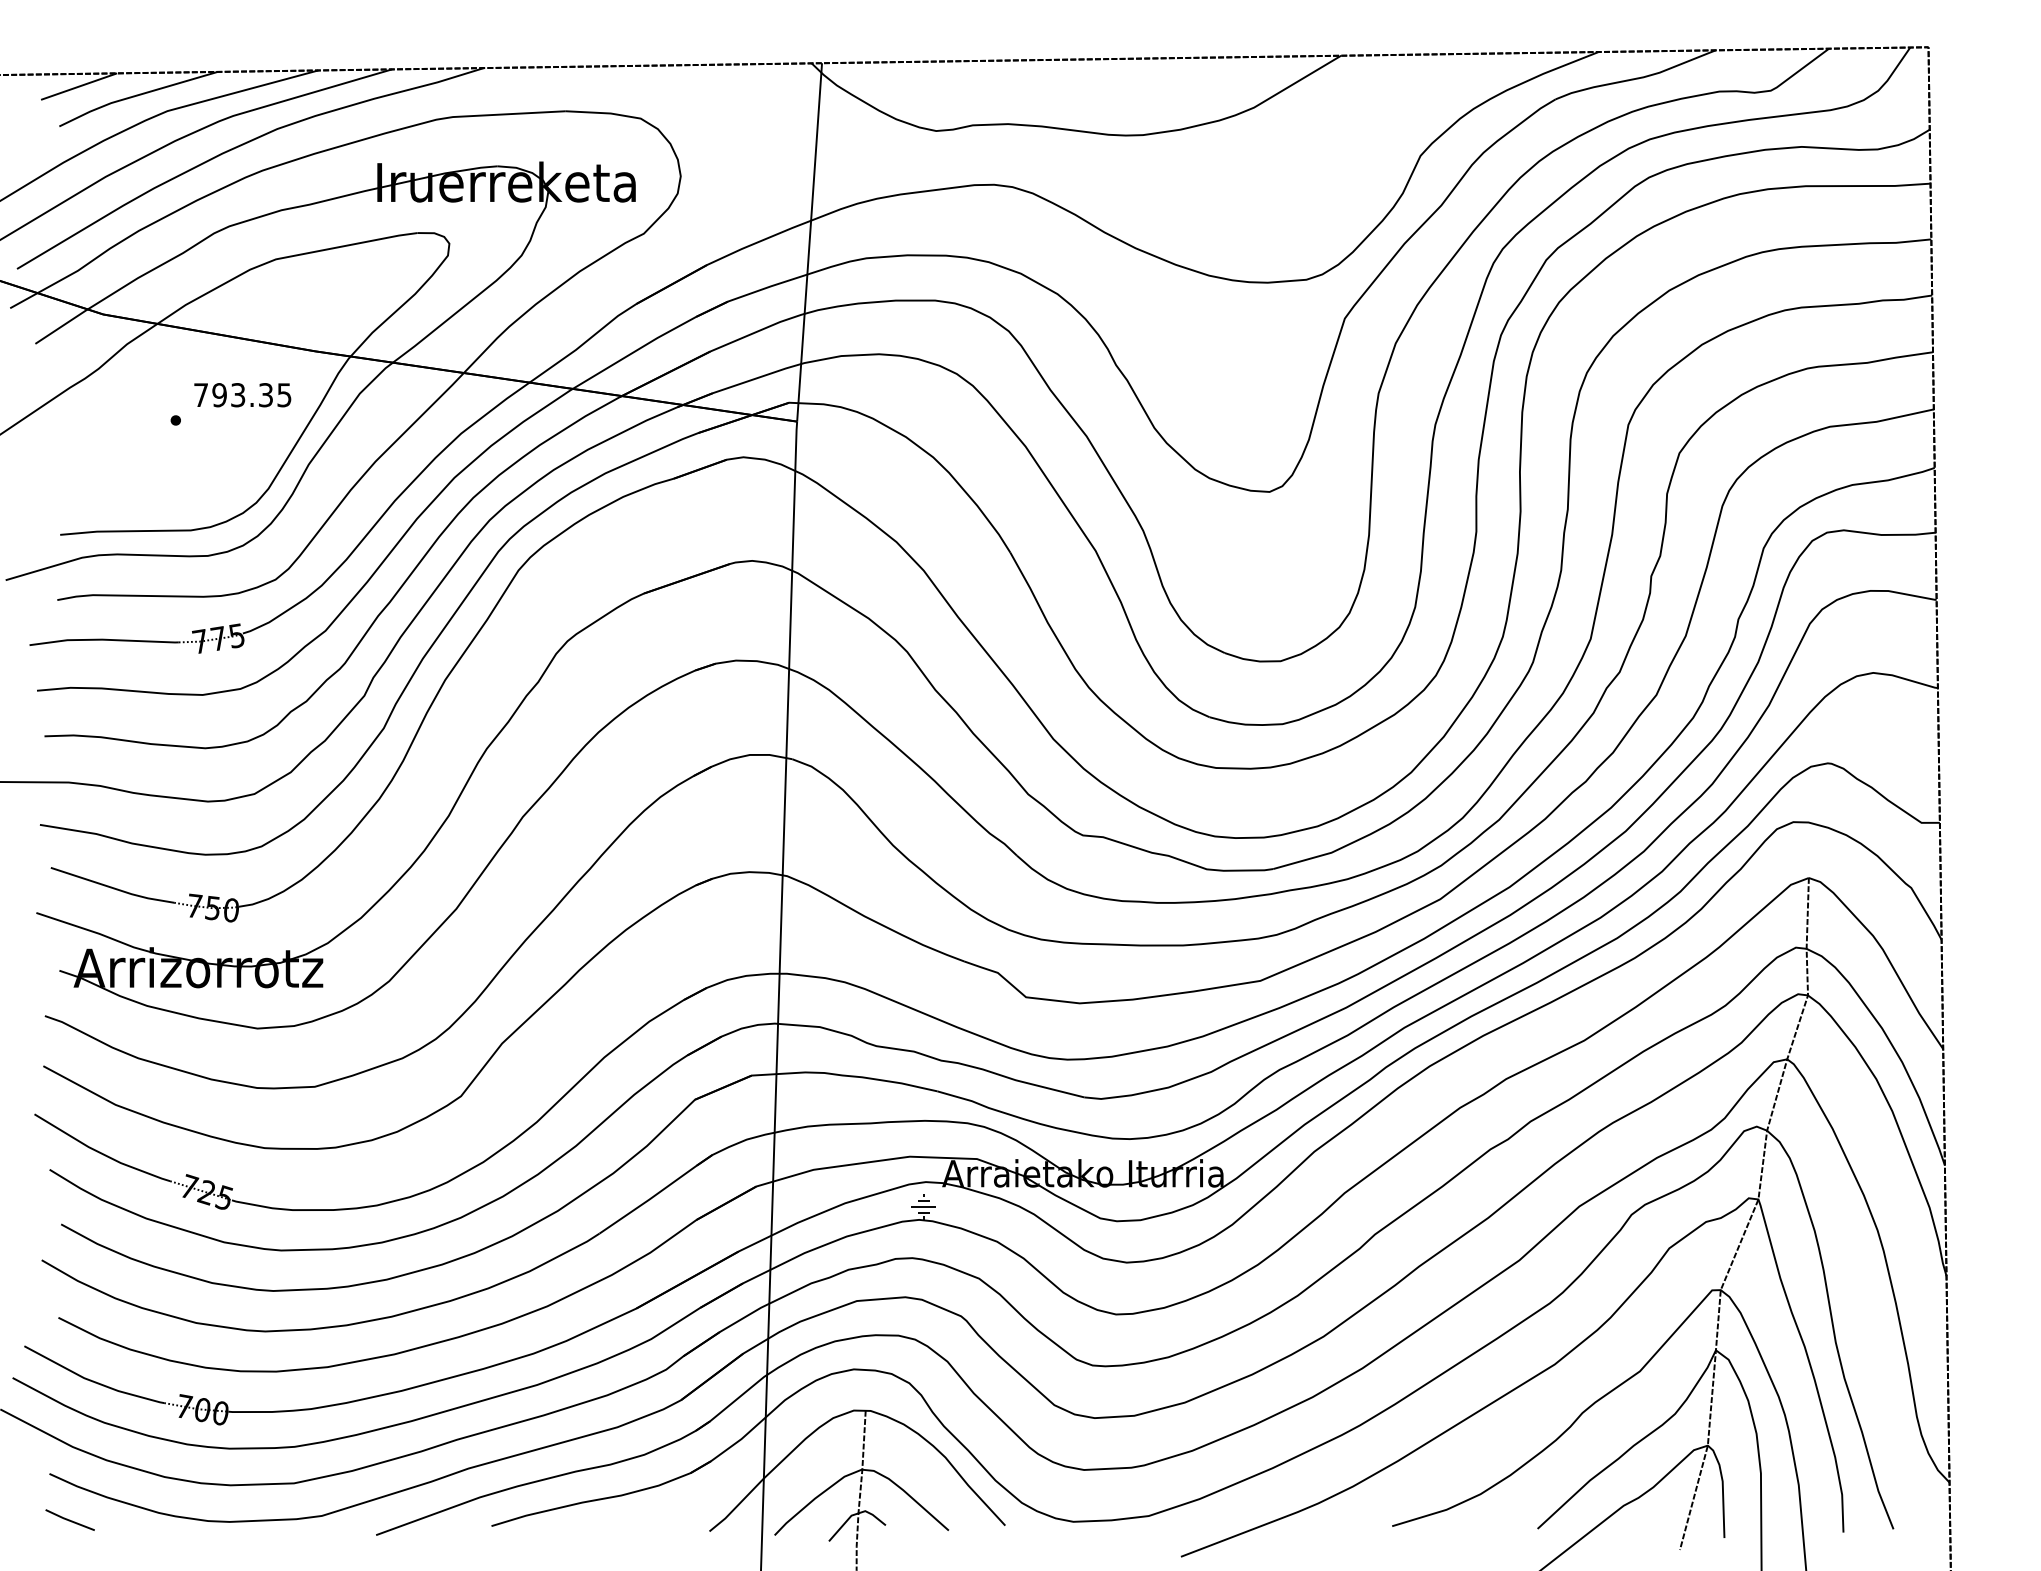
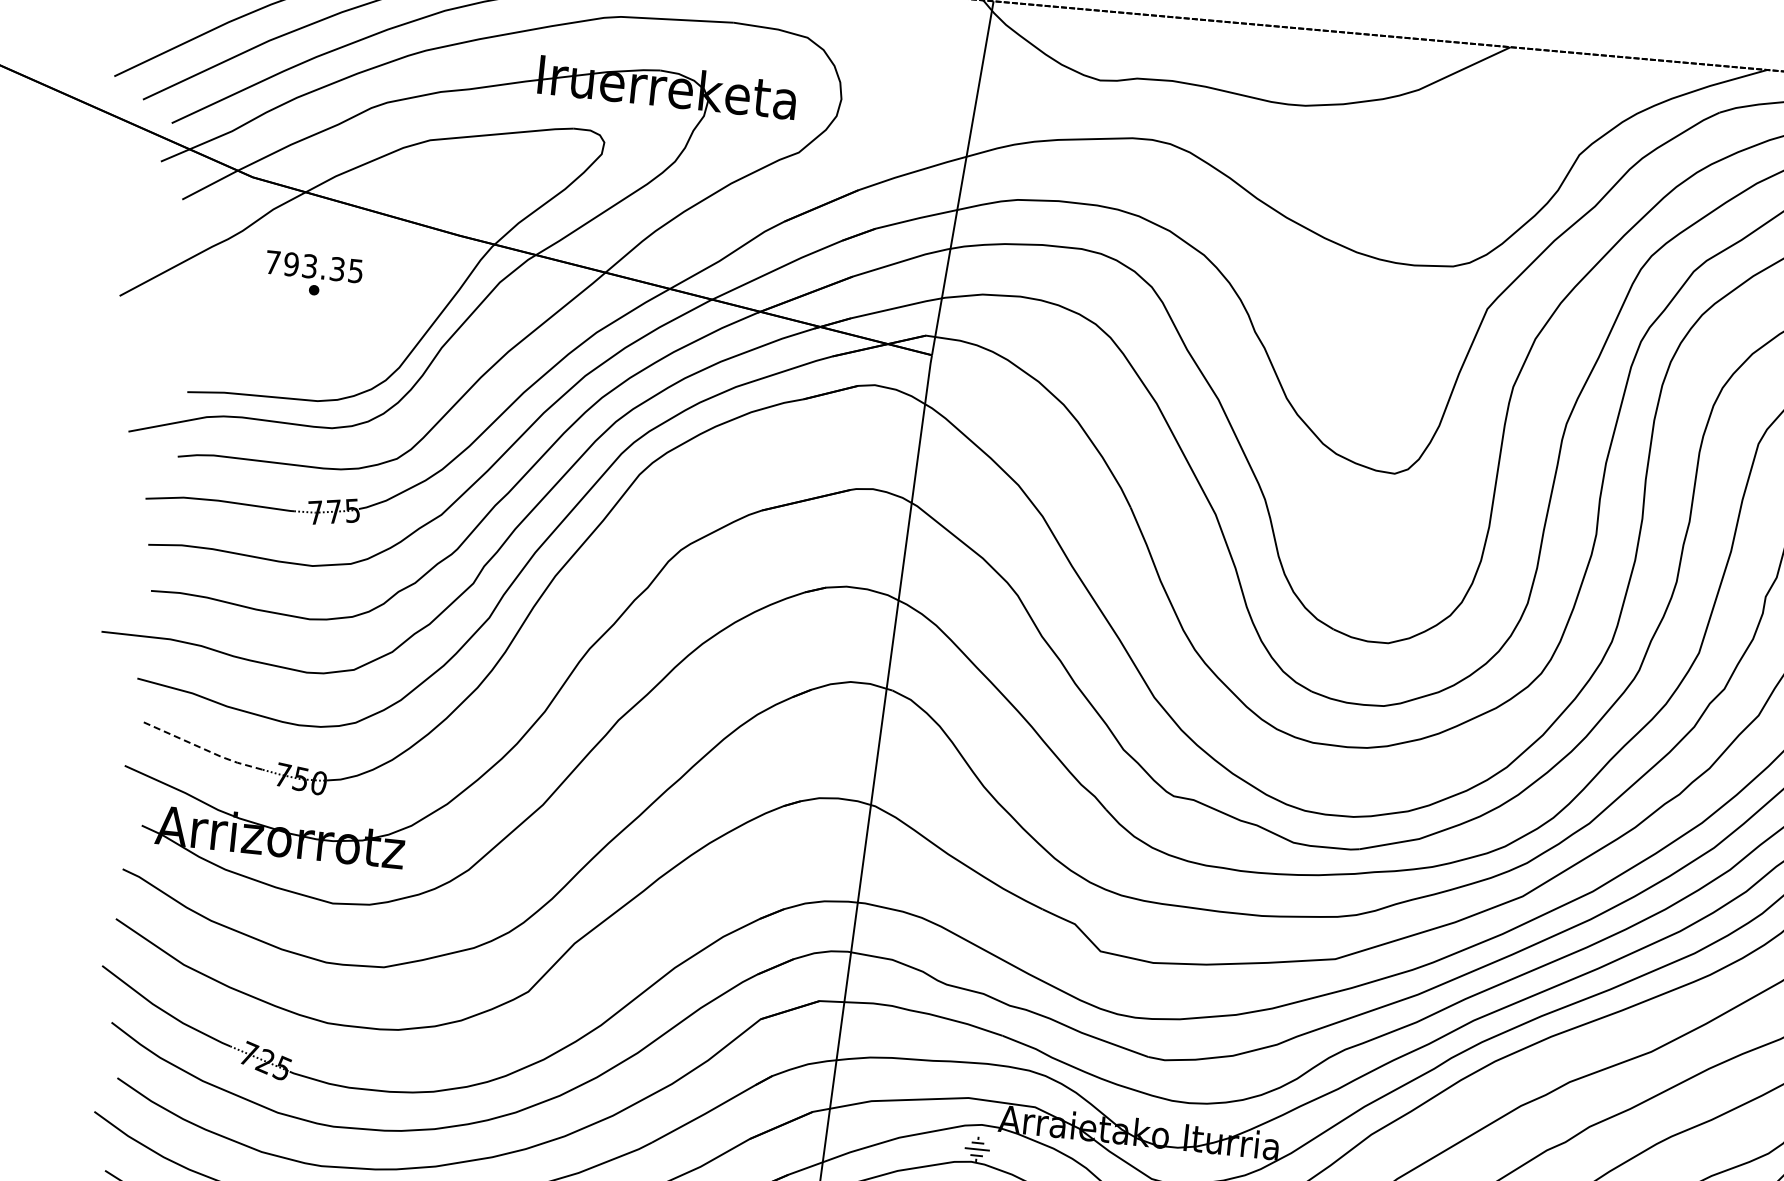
text: (242, 395) -> (314, 267), moved
line: (112, 888) -> (203, 749), solid -> dashed

